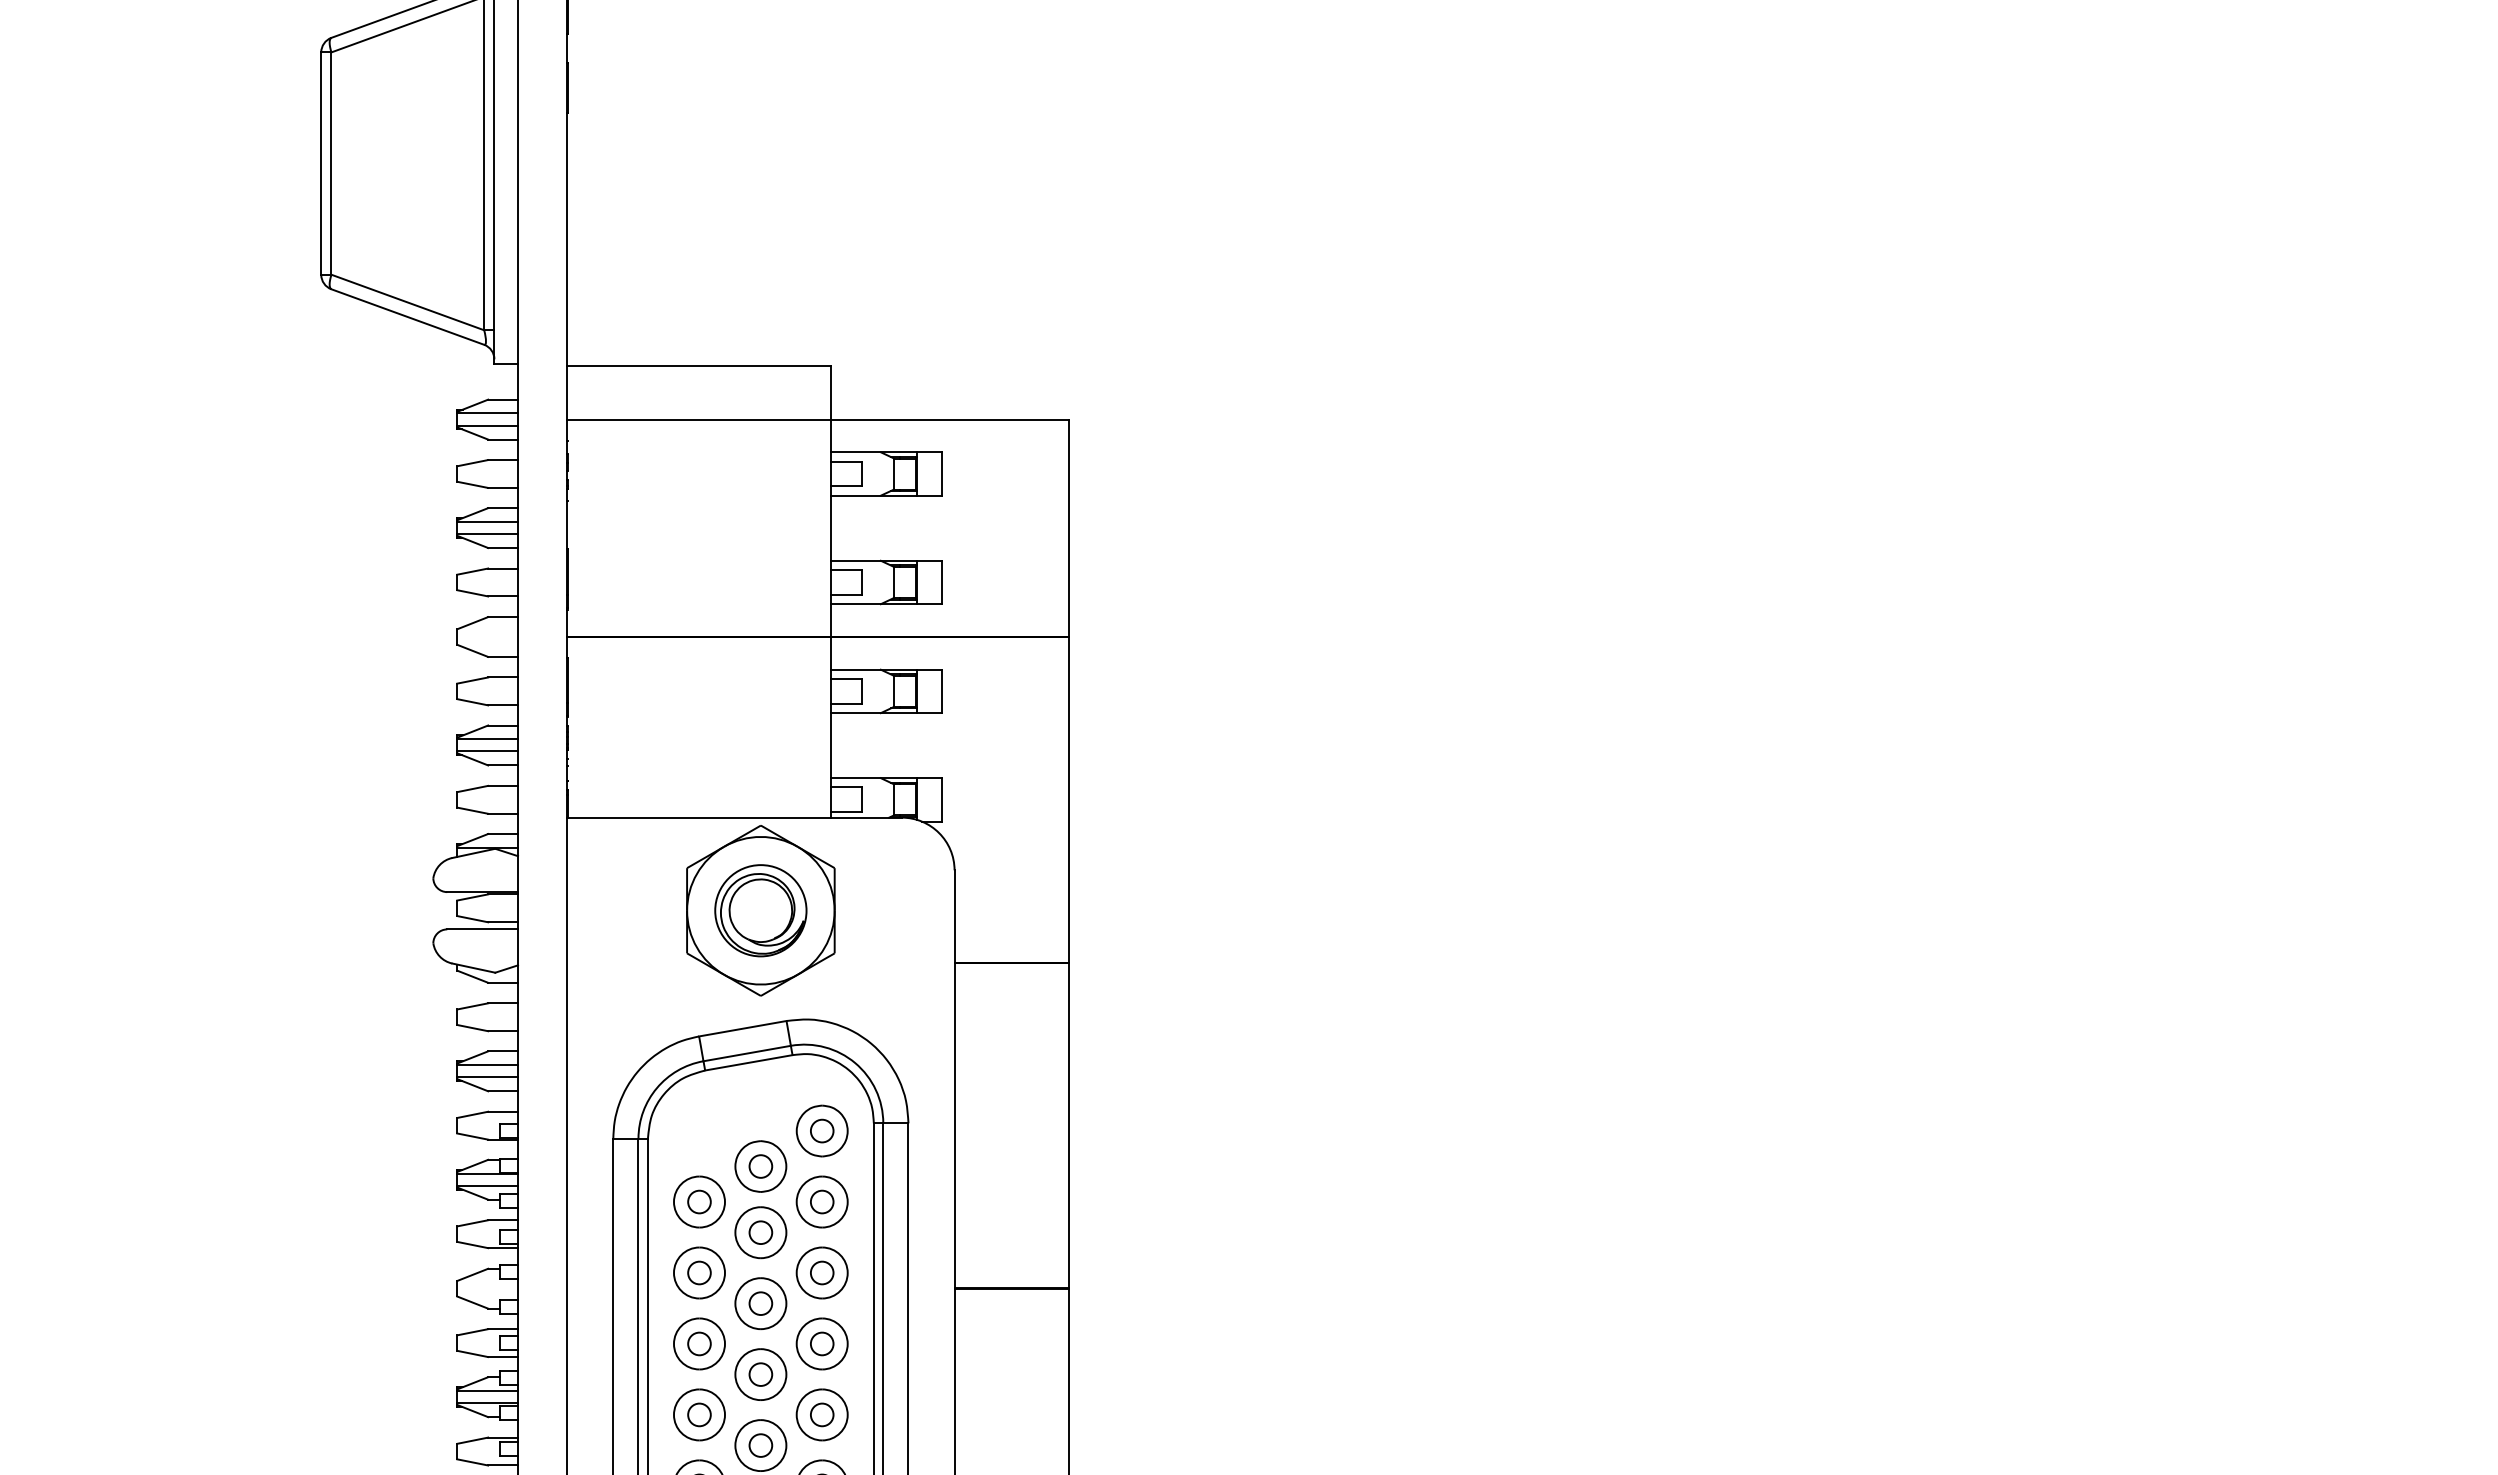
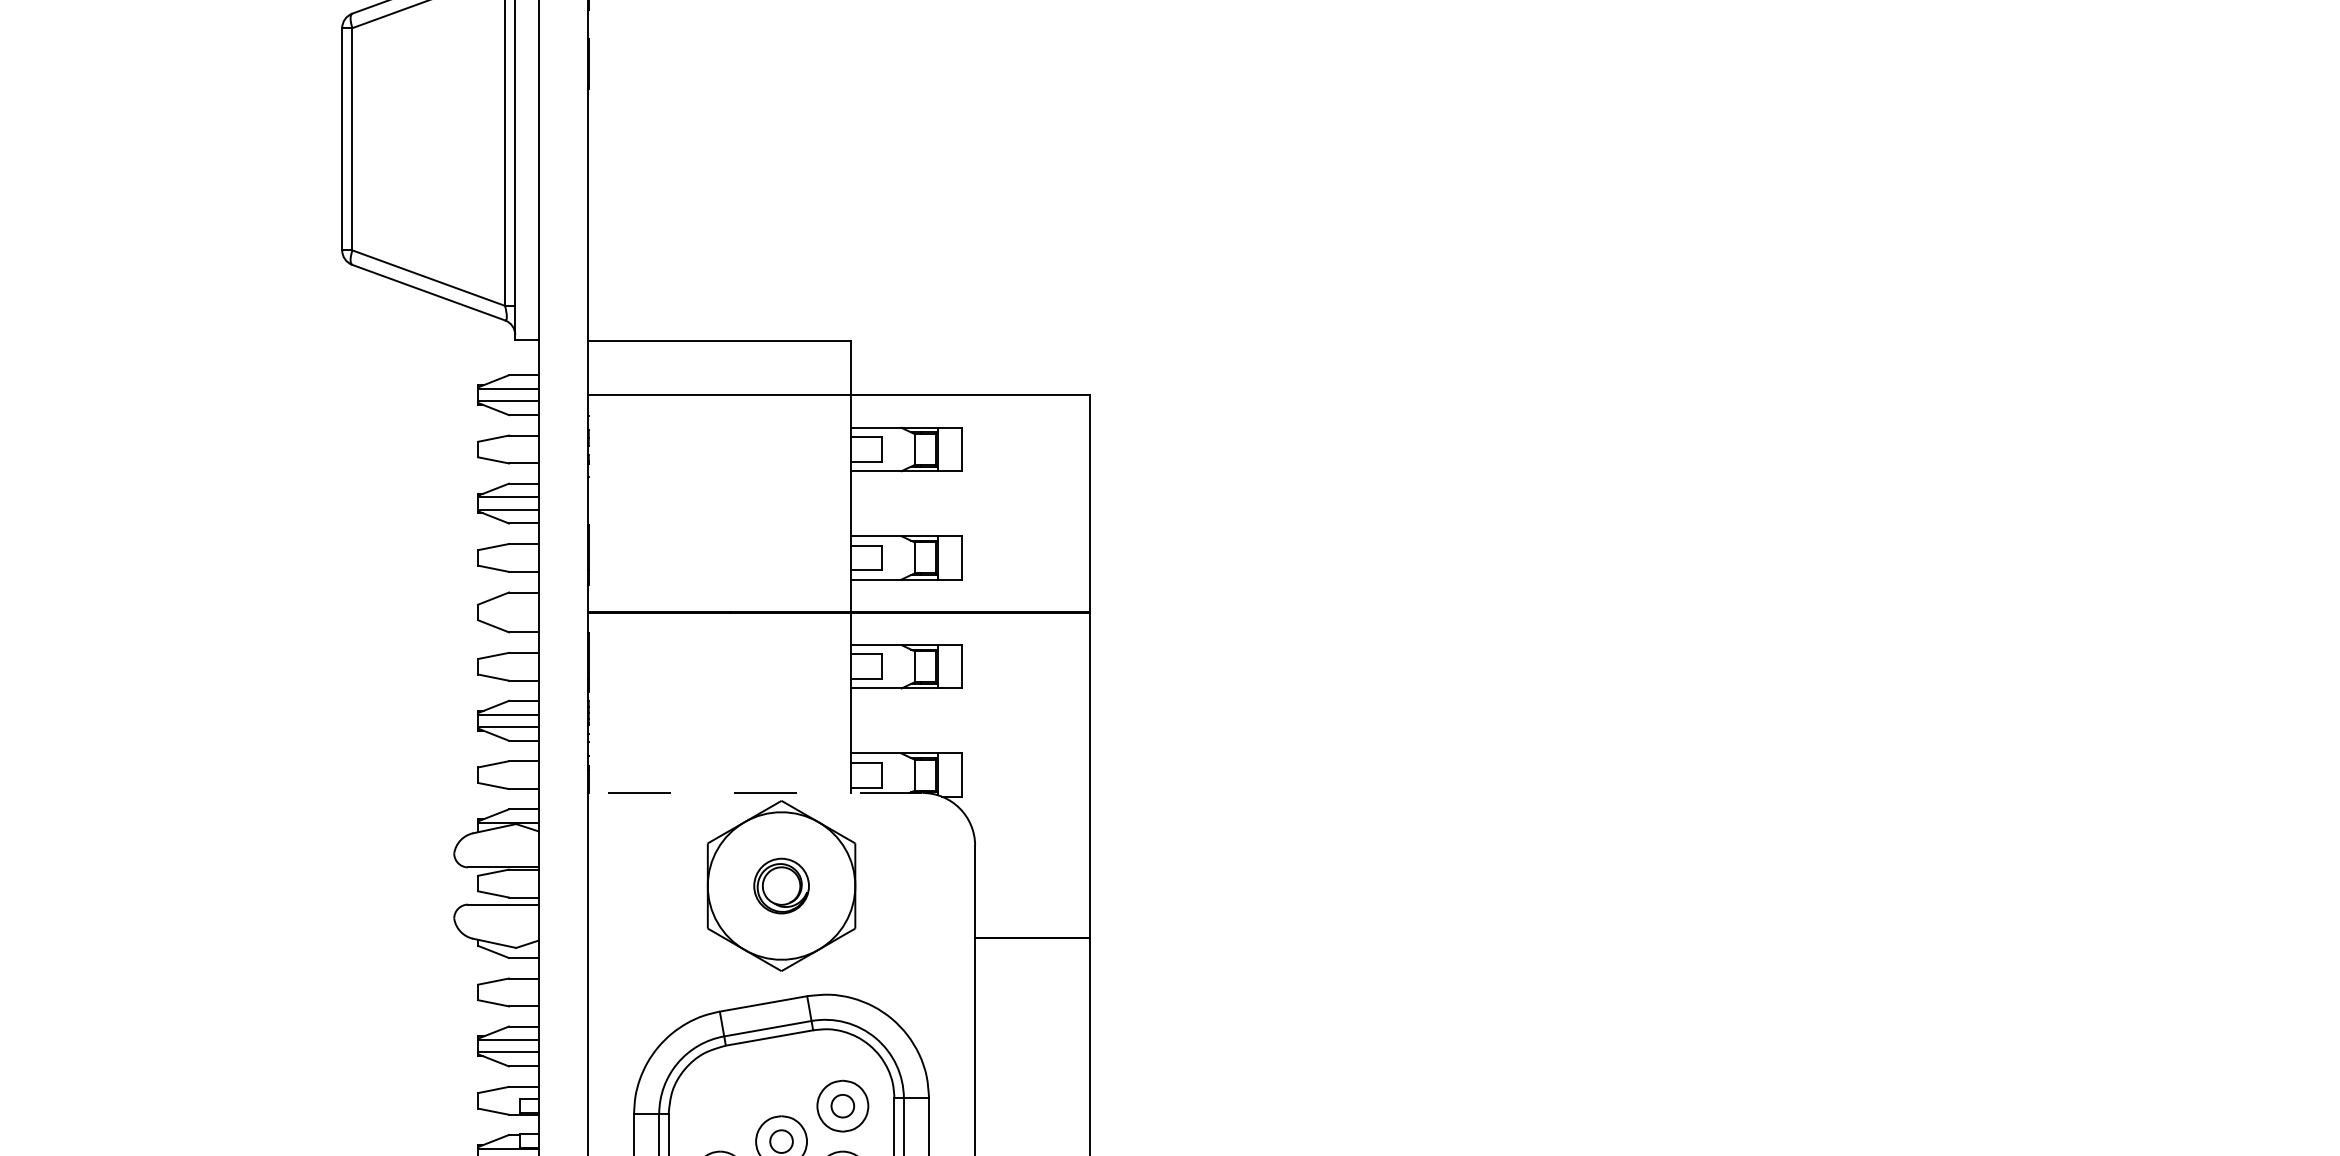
line: (734, 817) -> (755, 792), solid -> dashed
part: (760, 910) -> (781, 885), size x0.6

